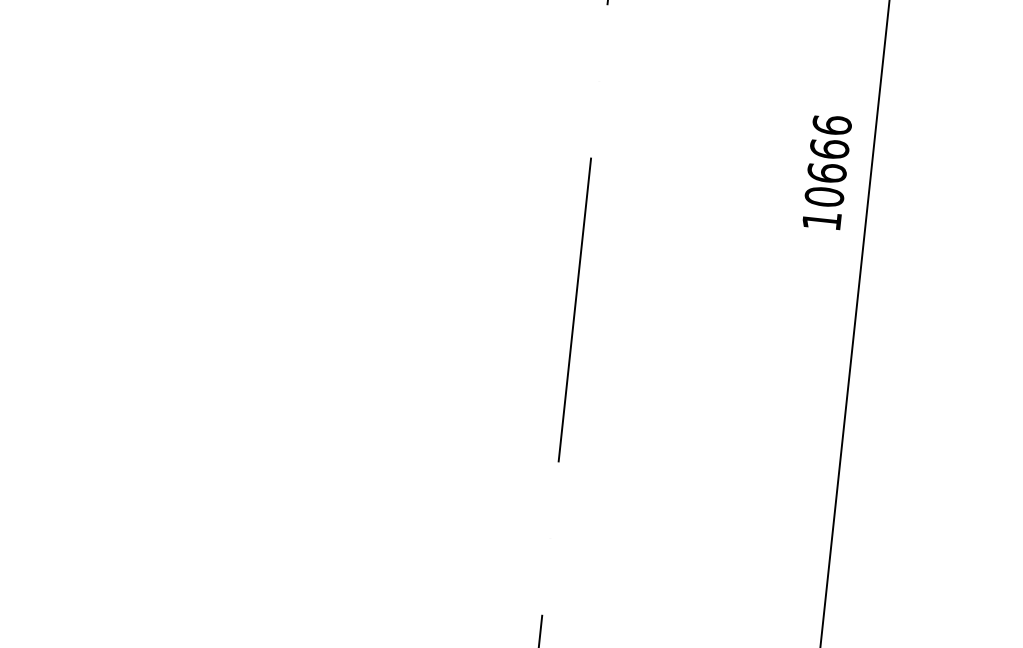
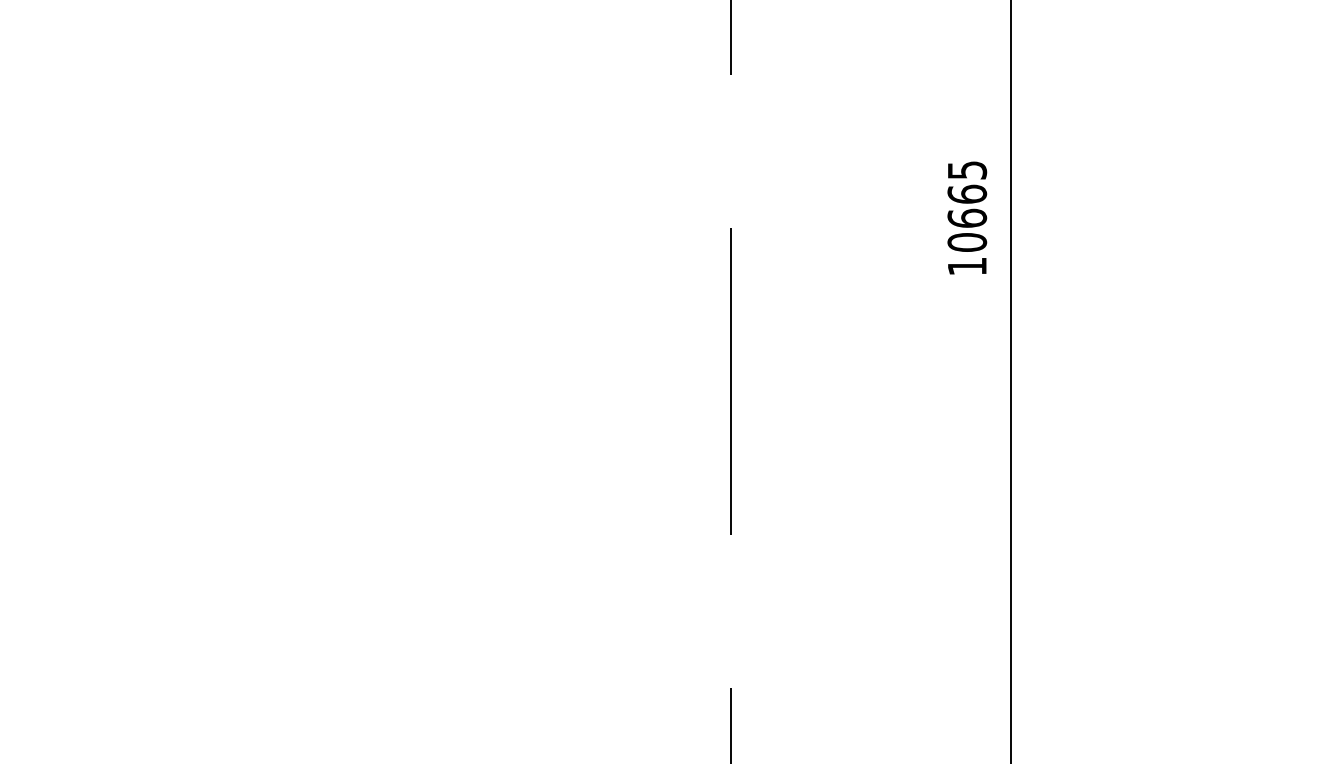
text: (832, 124) -> (967, 169), 10666 -> 10665

